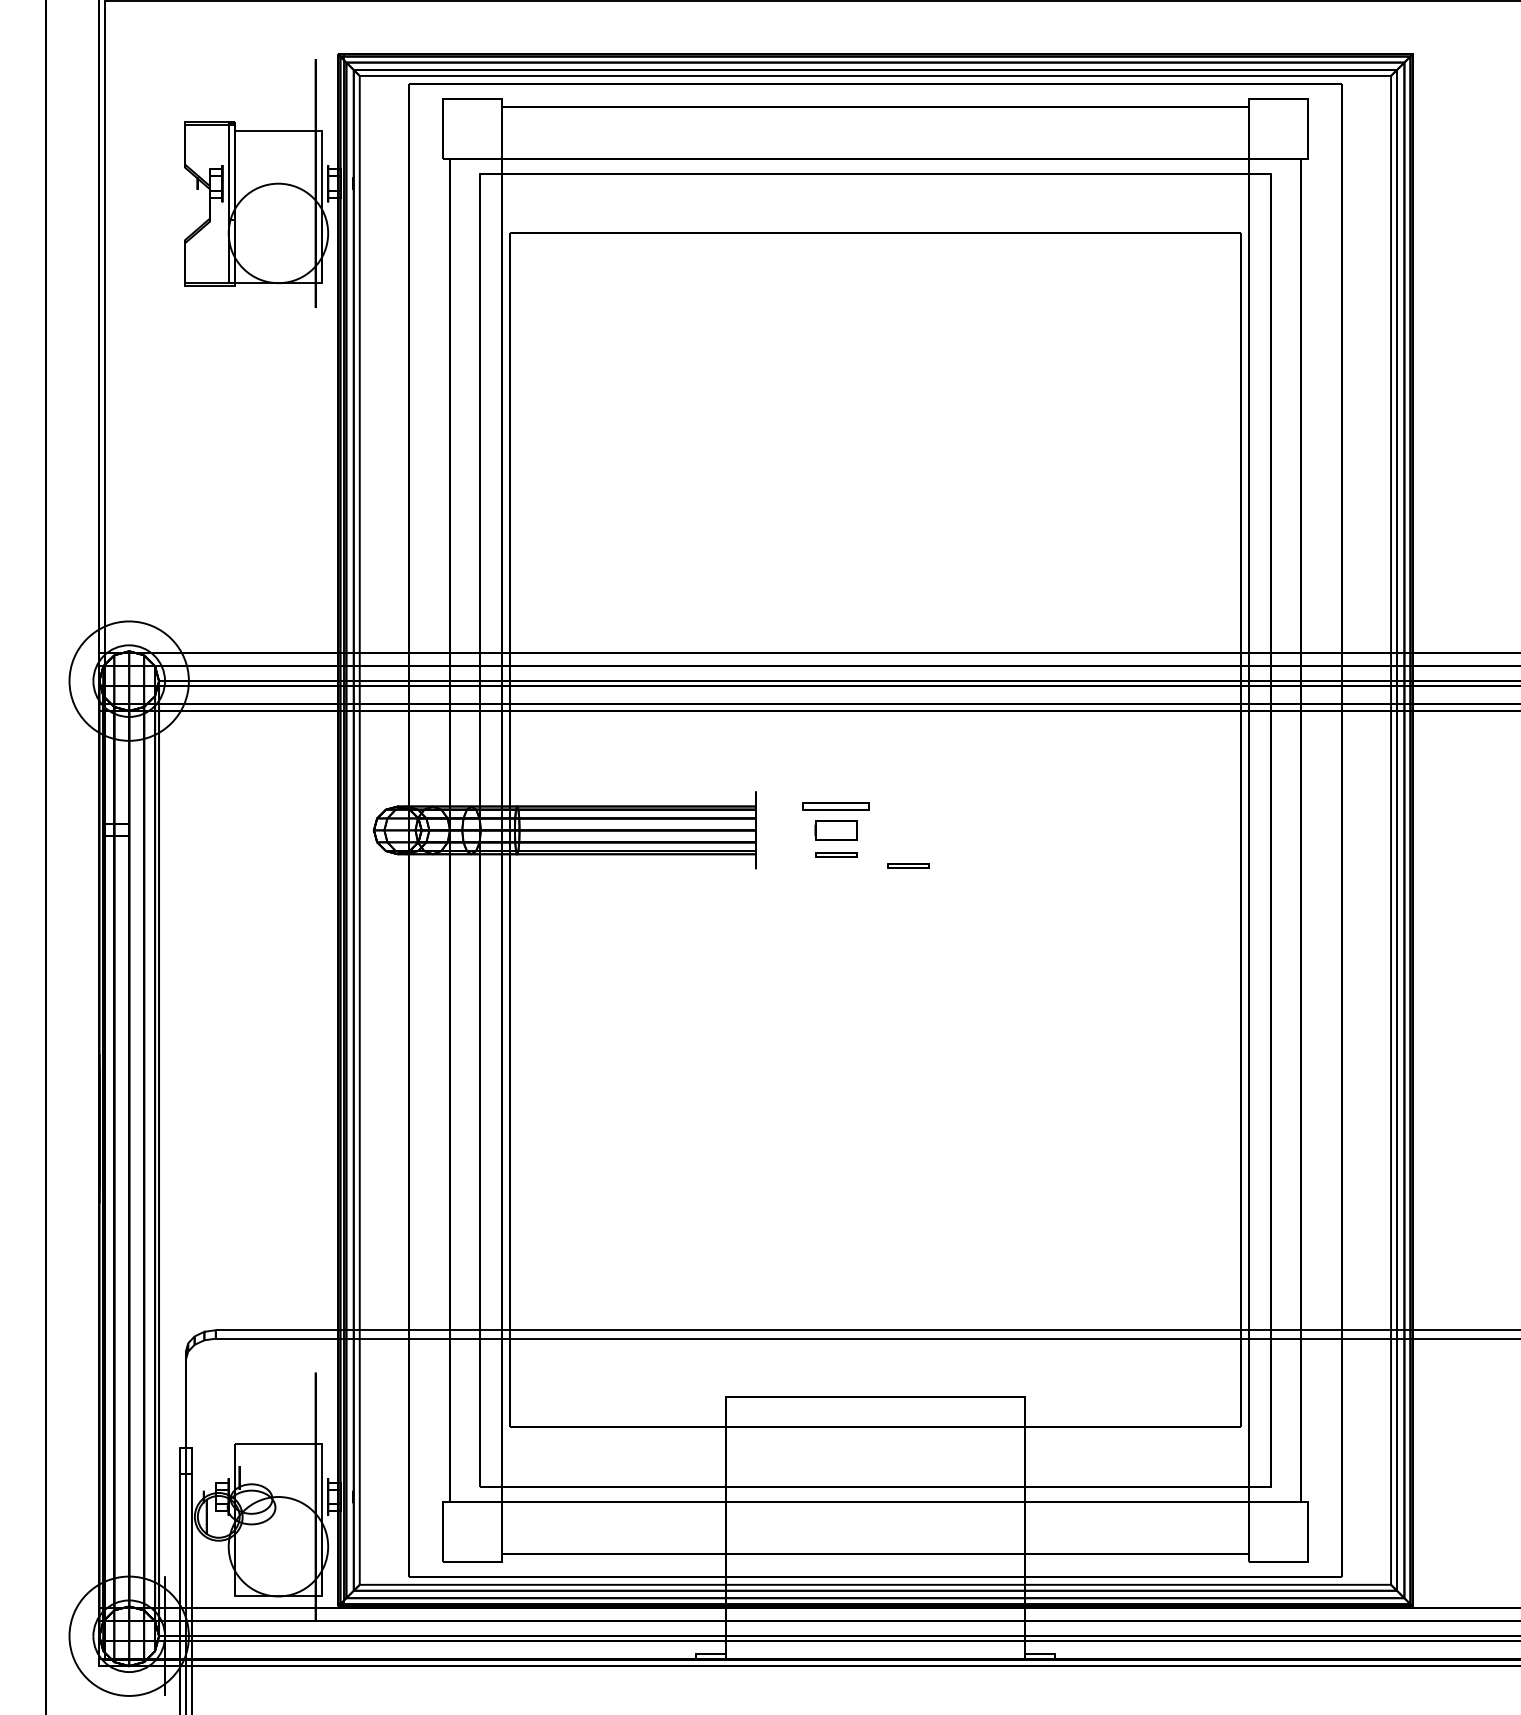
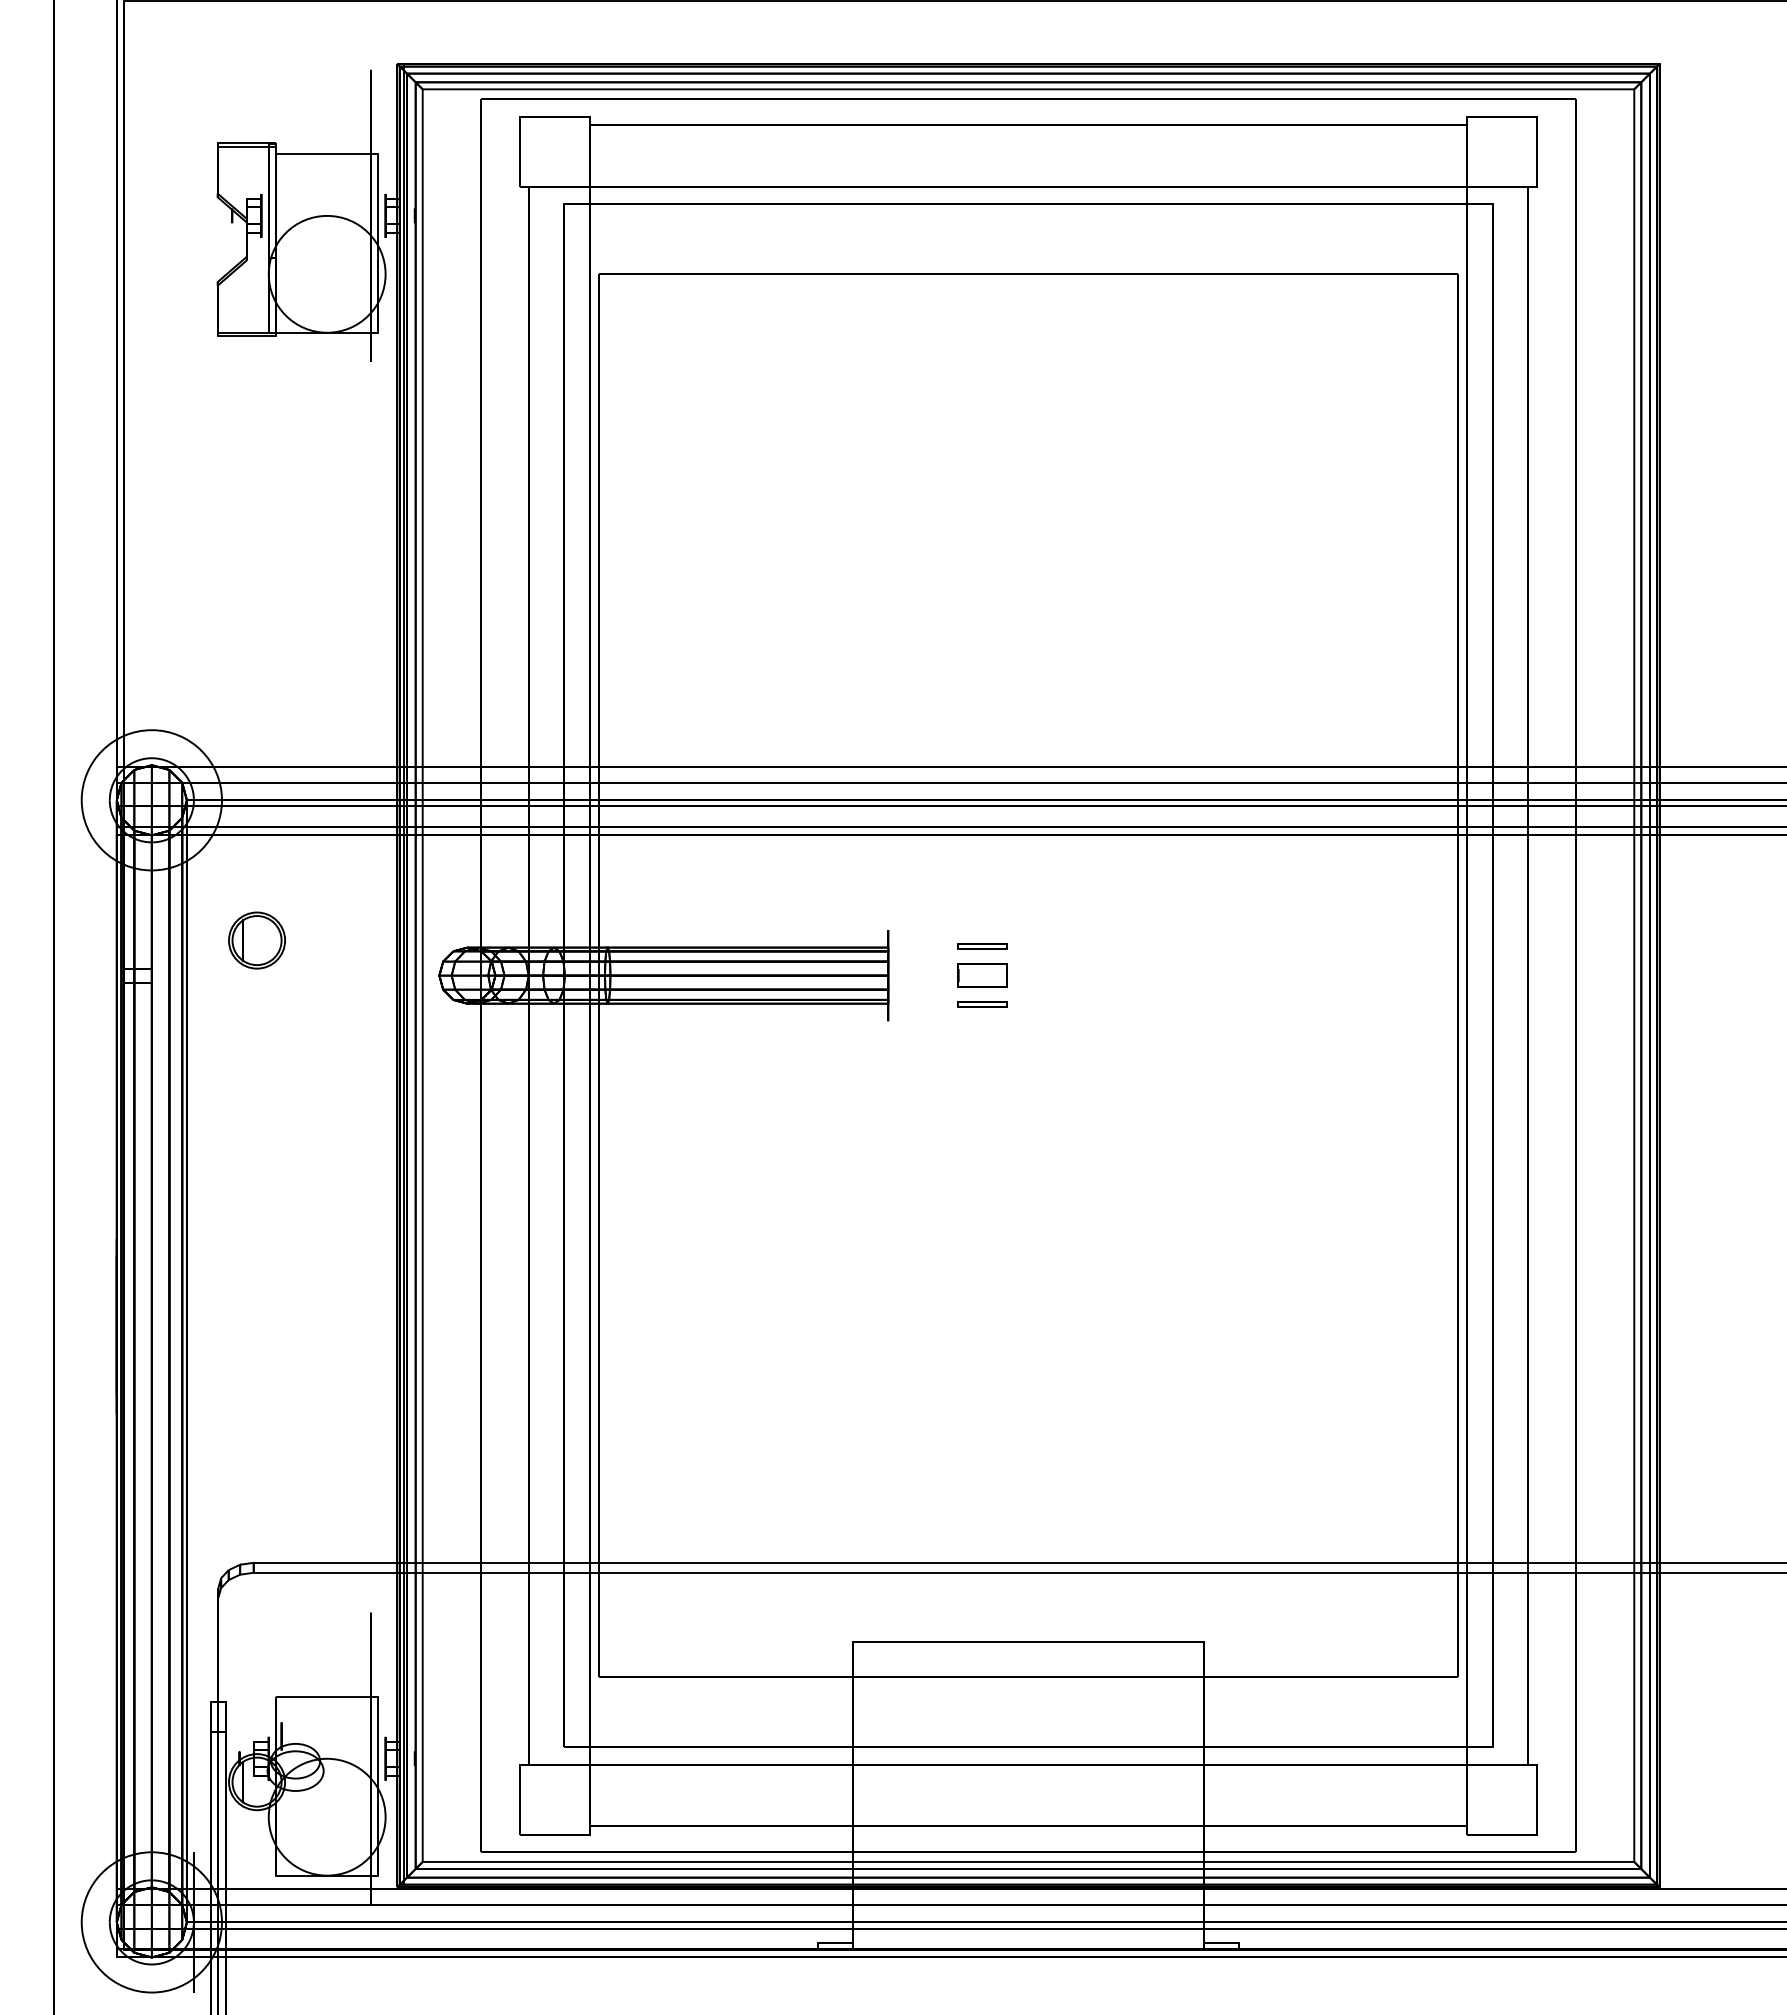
part: (218, 800) -> (256, 940), added
part: (836, 805) -> (982, 946), size x0.62
part: (908, 866) -> (1067, 1017), removed

